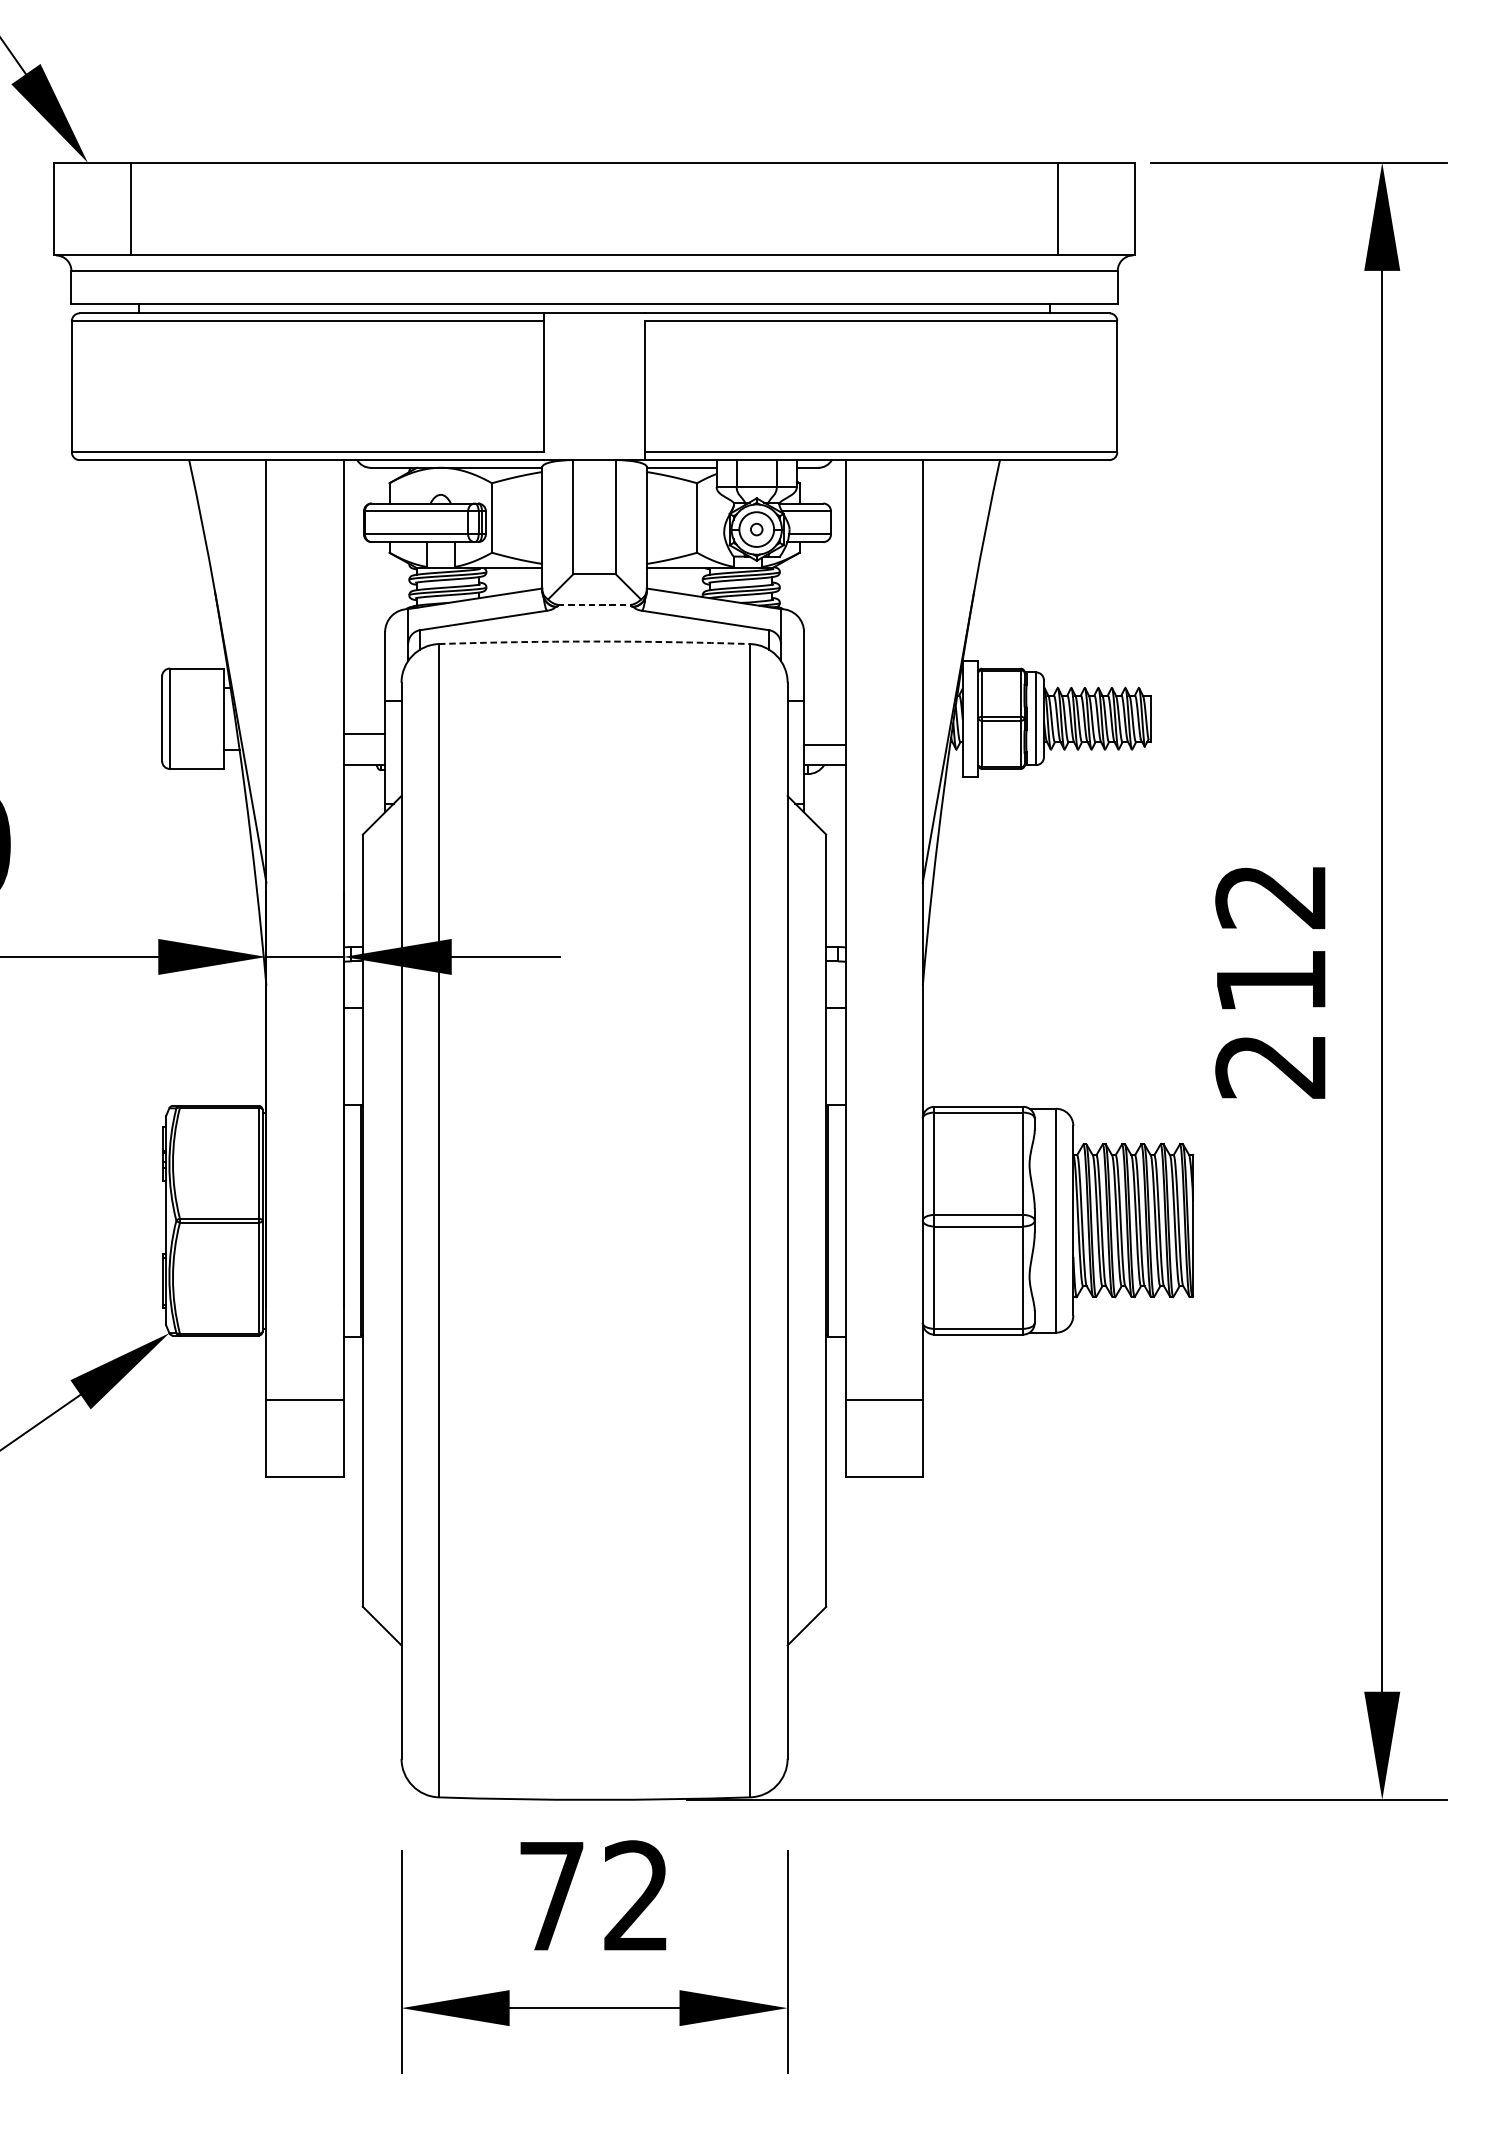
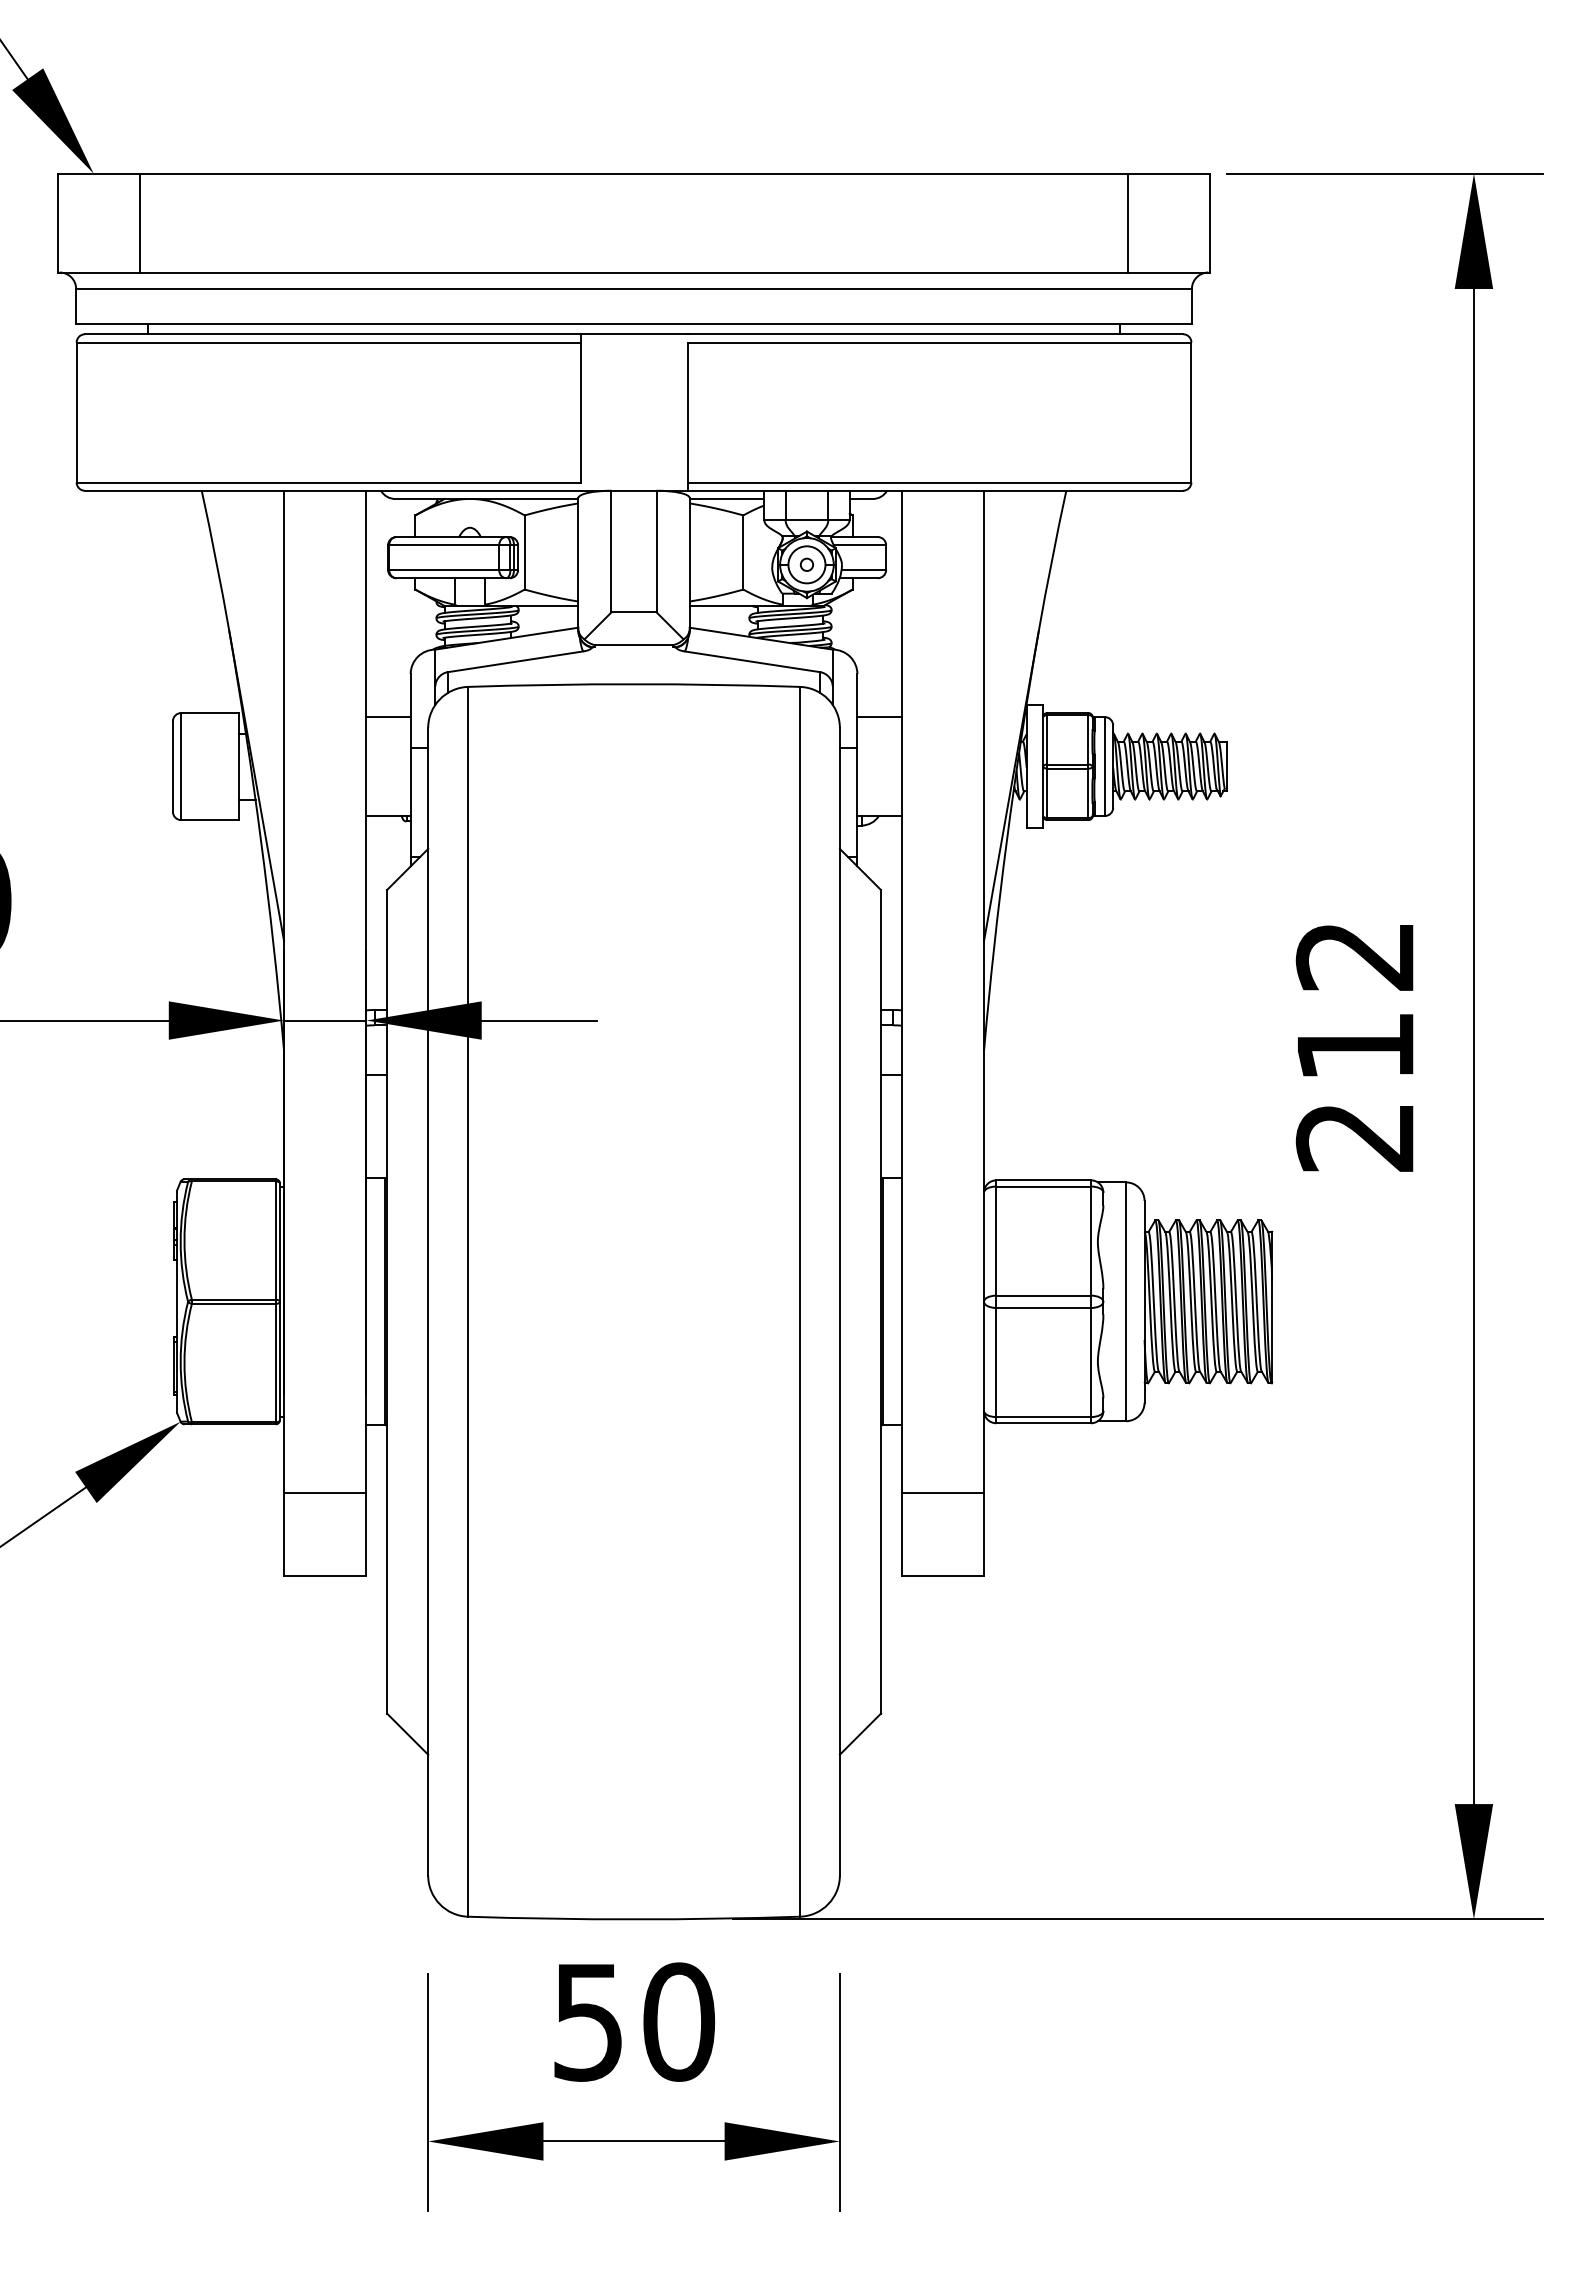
line: (595, 605) -> (634, 645), dashed -> solid
arc: (595, 641) -> (634, 684), dashed -> solid
line: (364, 734) -> (388, 717), moved
line: (824, 744) -> (879, 717), moved
text: (595, 1895) -> (634, 2021), 72 -> 50

